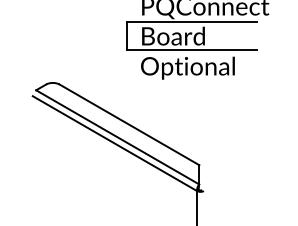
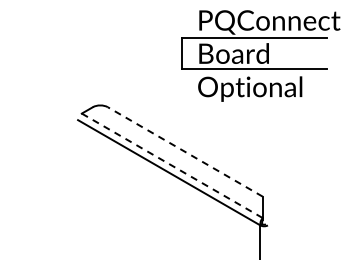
line: (129, 124) -> (185, 151), solid -> dashed
line: (117, 137) -> (172, 166), solid -> dashed

